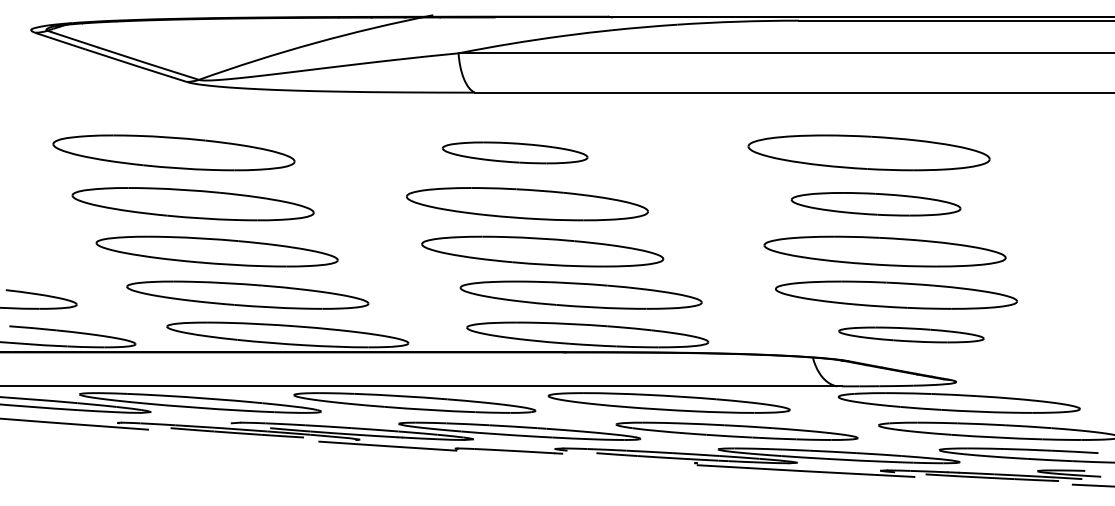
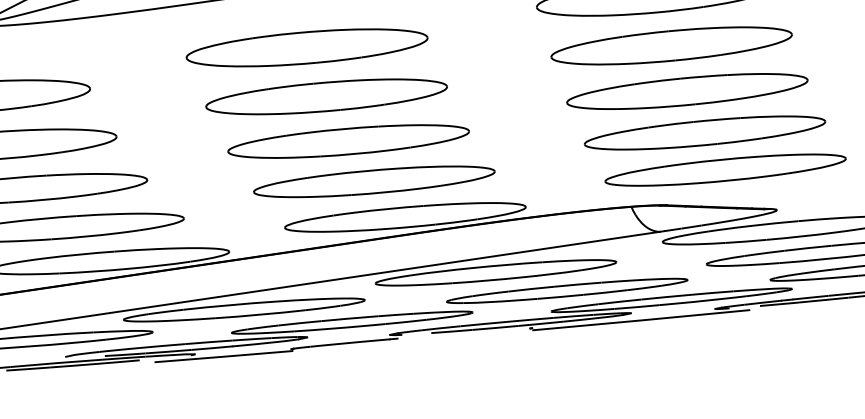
part: (514, 152) -> (306, 47), size x1.67
part: (875, 204) -> (671, 46), size x1.43
part: (580, 294) -> (373, 181), moved
part: (911, 334) -> (725, 169), size x1.67

